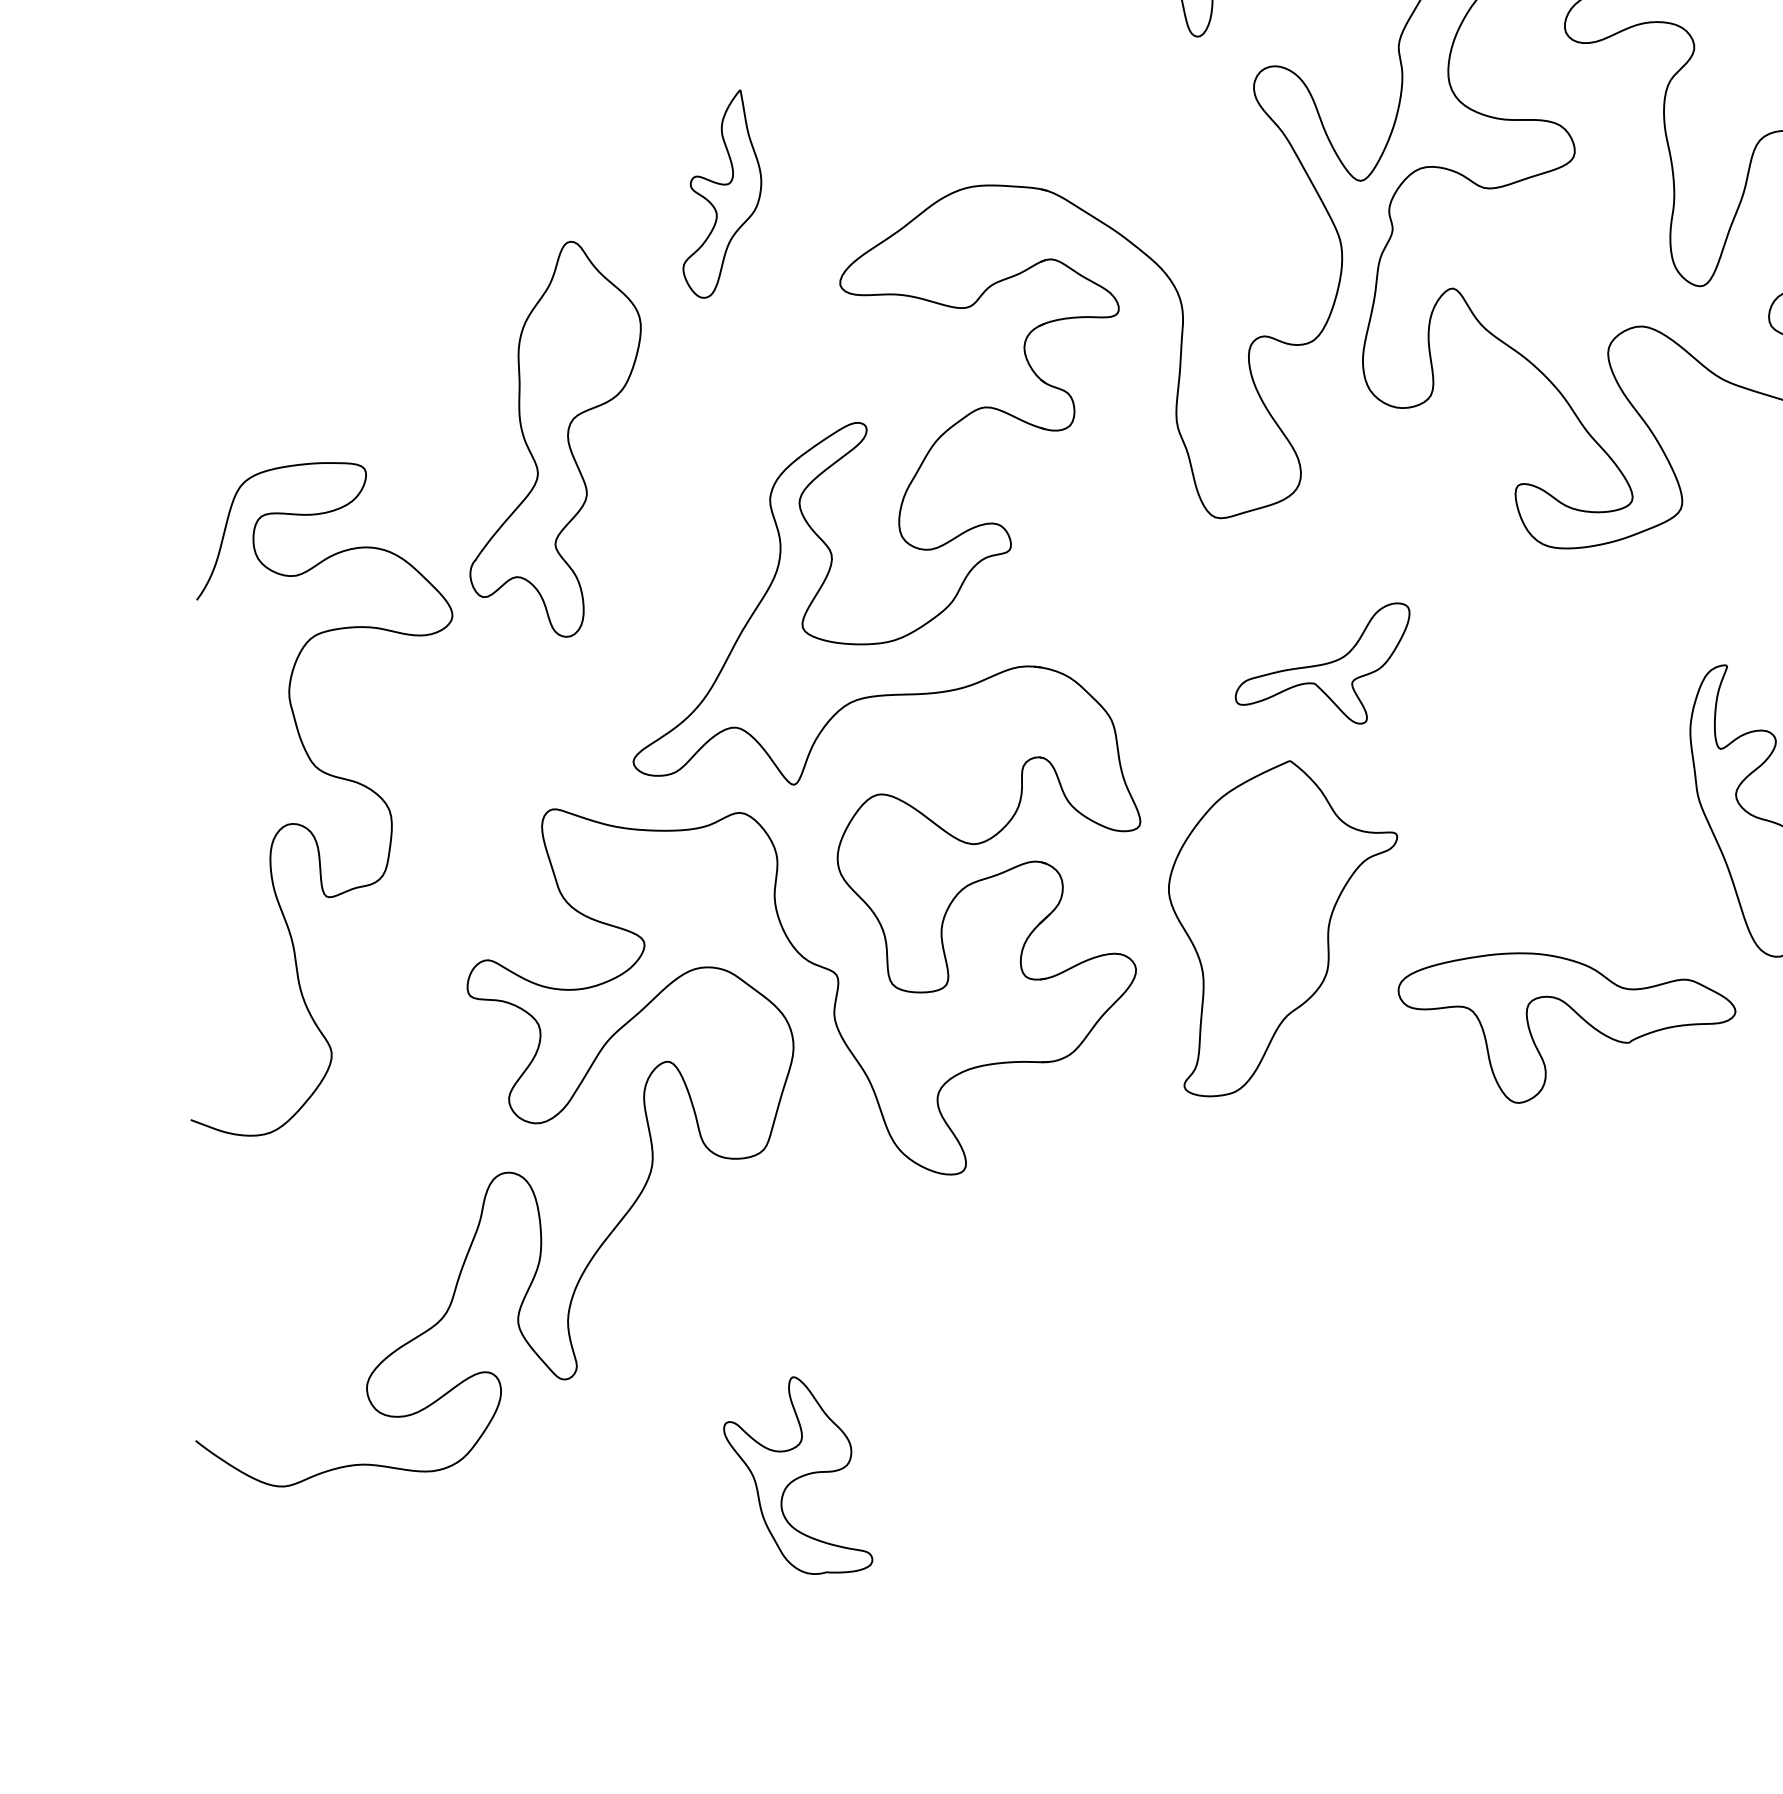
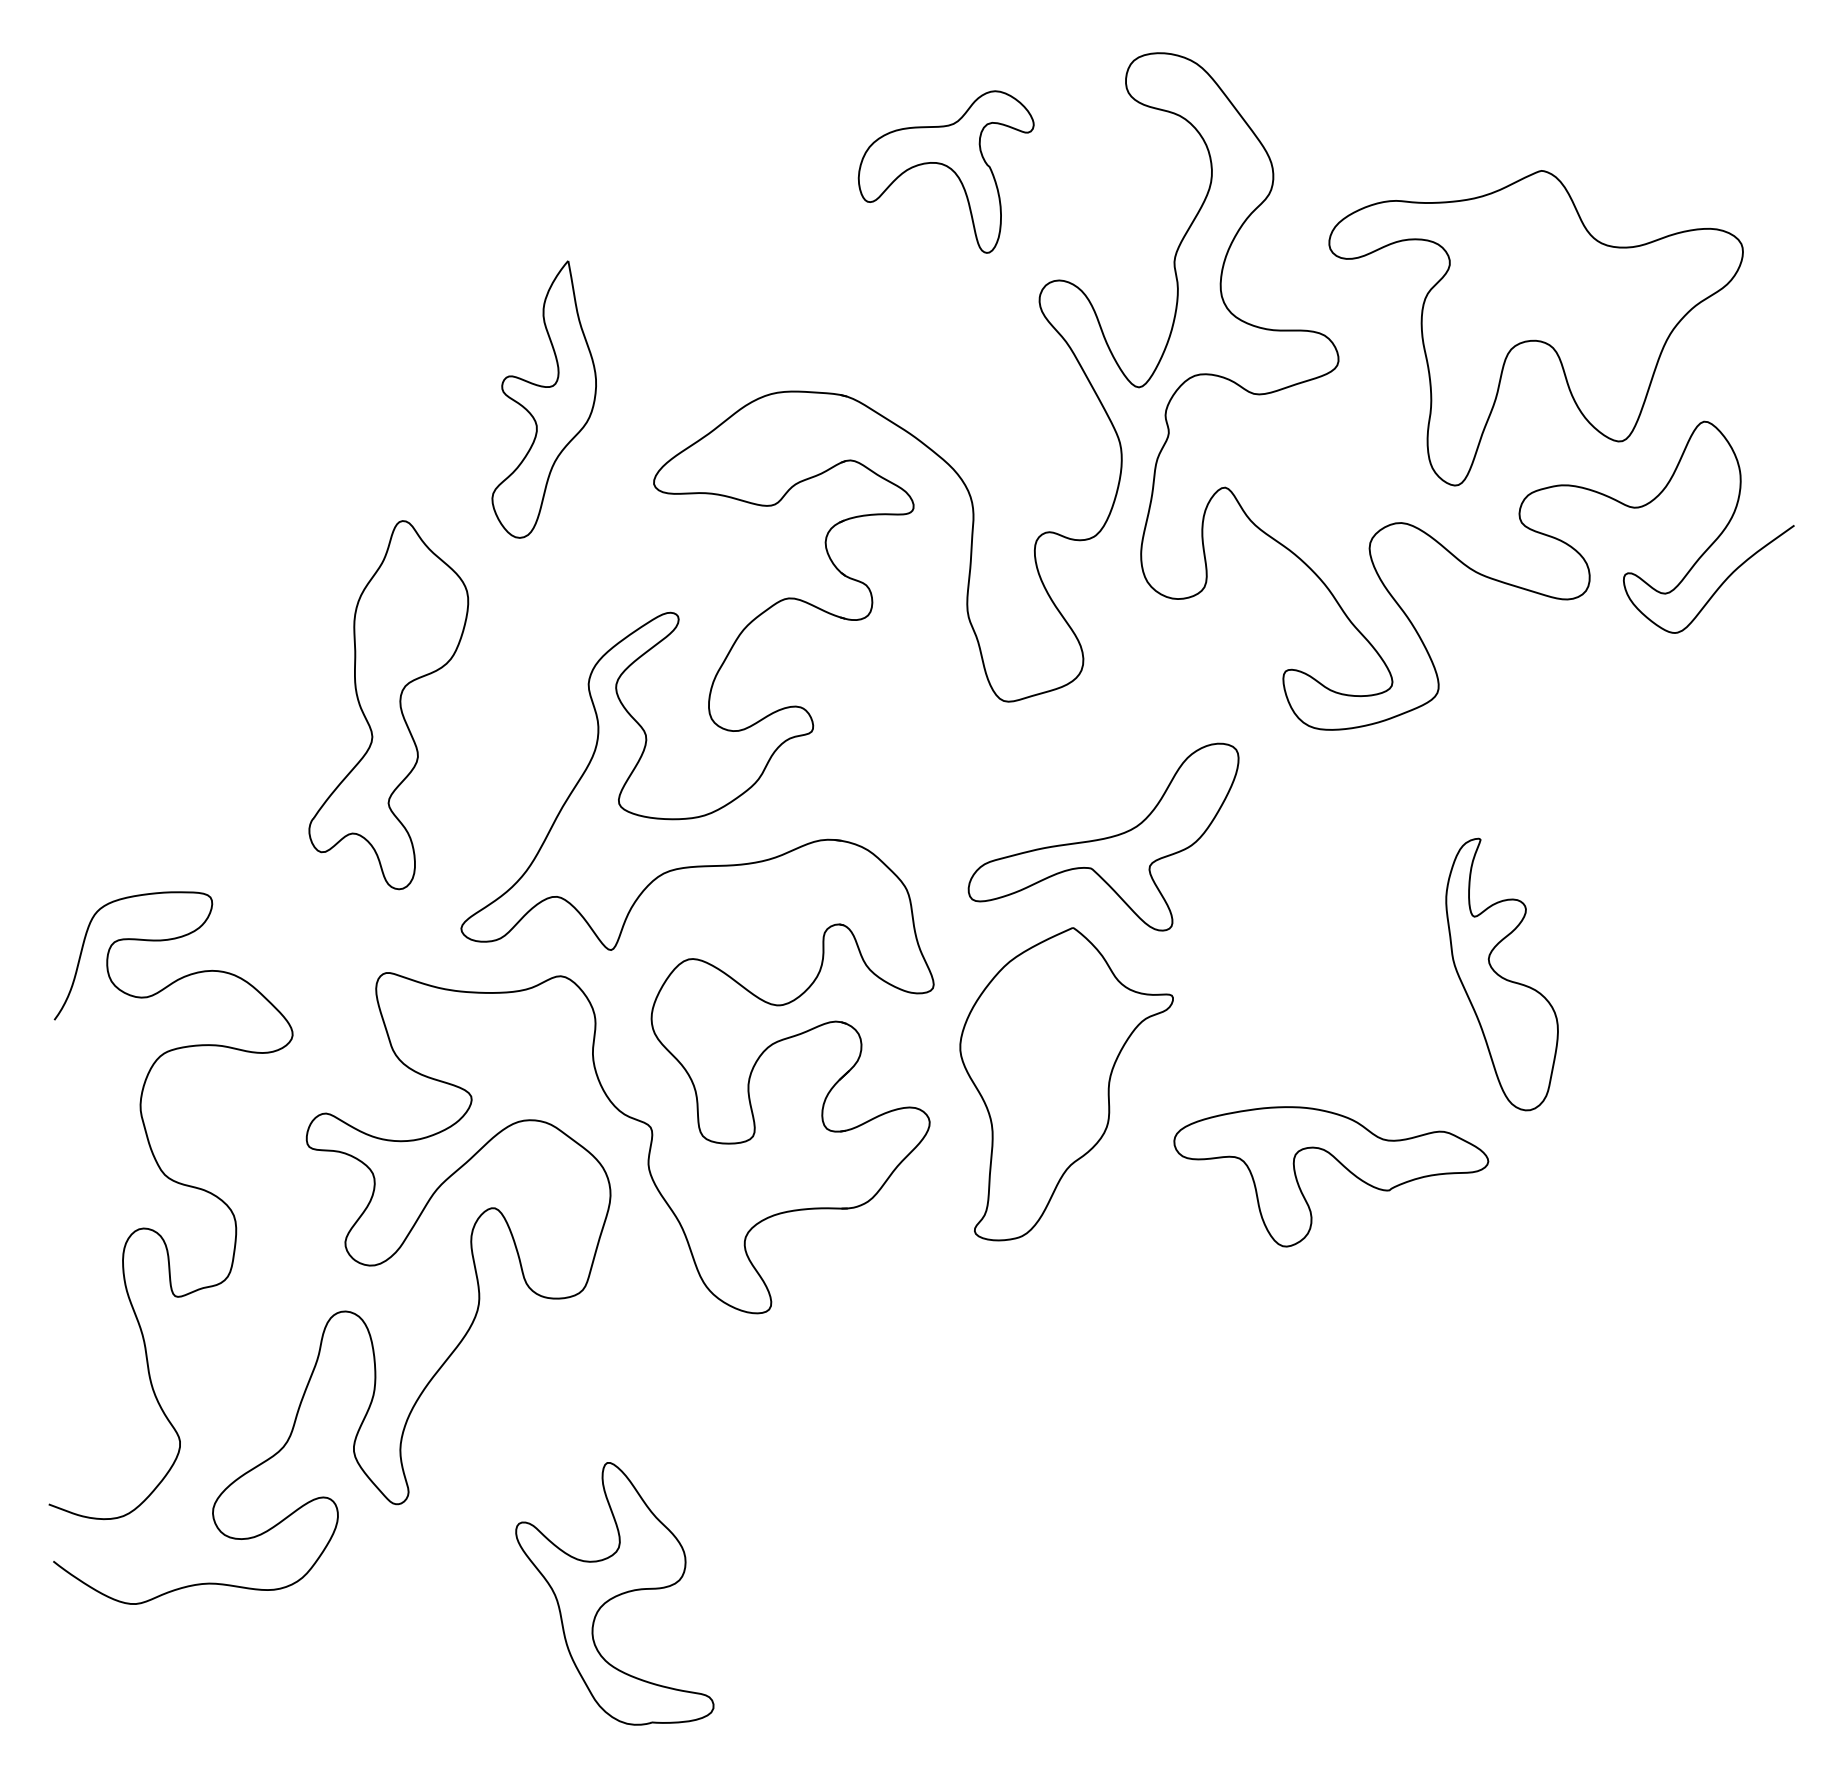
part: (721, 193) -> (543, 399), size x1.43
part: (555, 439) -> (388, 705), moved
part: (1322, 662) -> (1103, 836), size x1.67
curve: (327, 775) -> (176, 1183), moved
part: (797, 1475) -> (614, 1593), size x1.43

